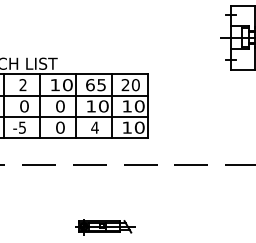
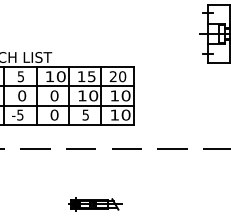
text: (22, 85) -> (20, 77), 2 -> 5
text: (90, 85) -> (81, 77), 65 -> 15
text: (94, 127) -> (85, 114), 4 -> 5

